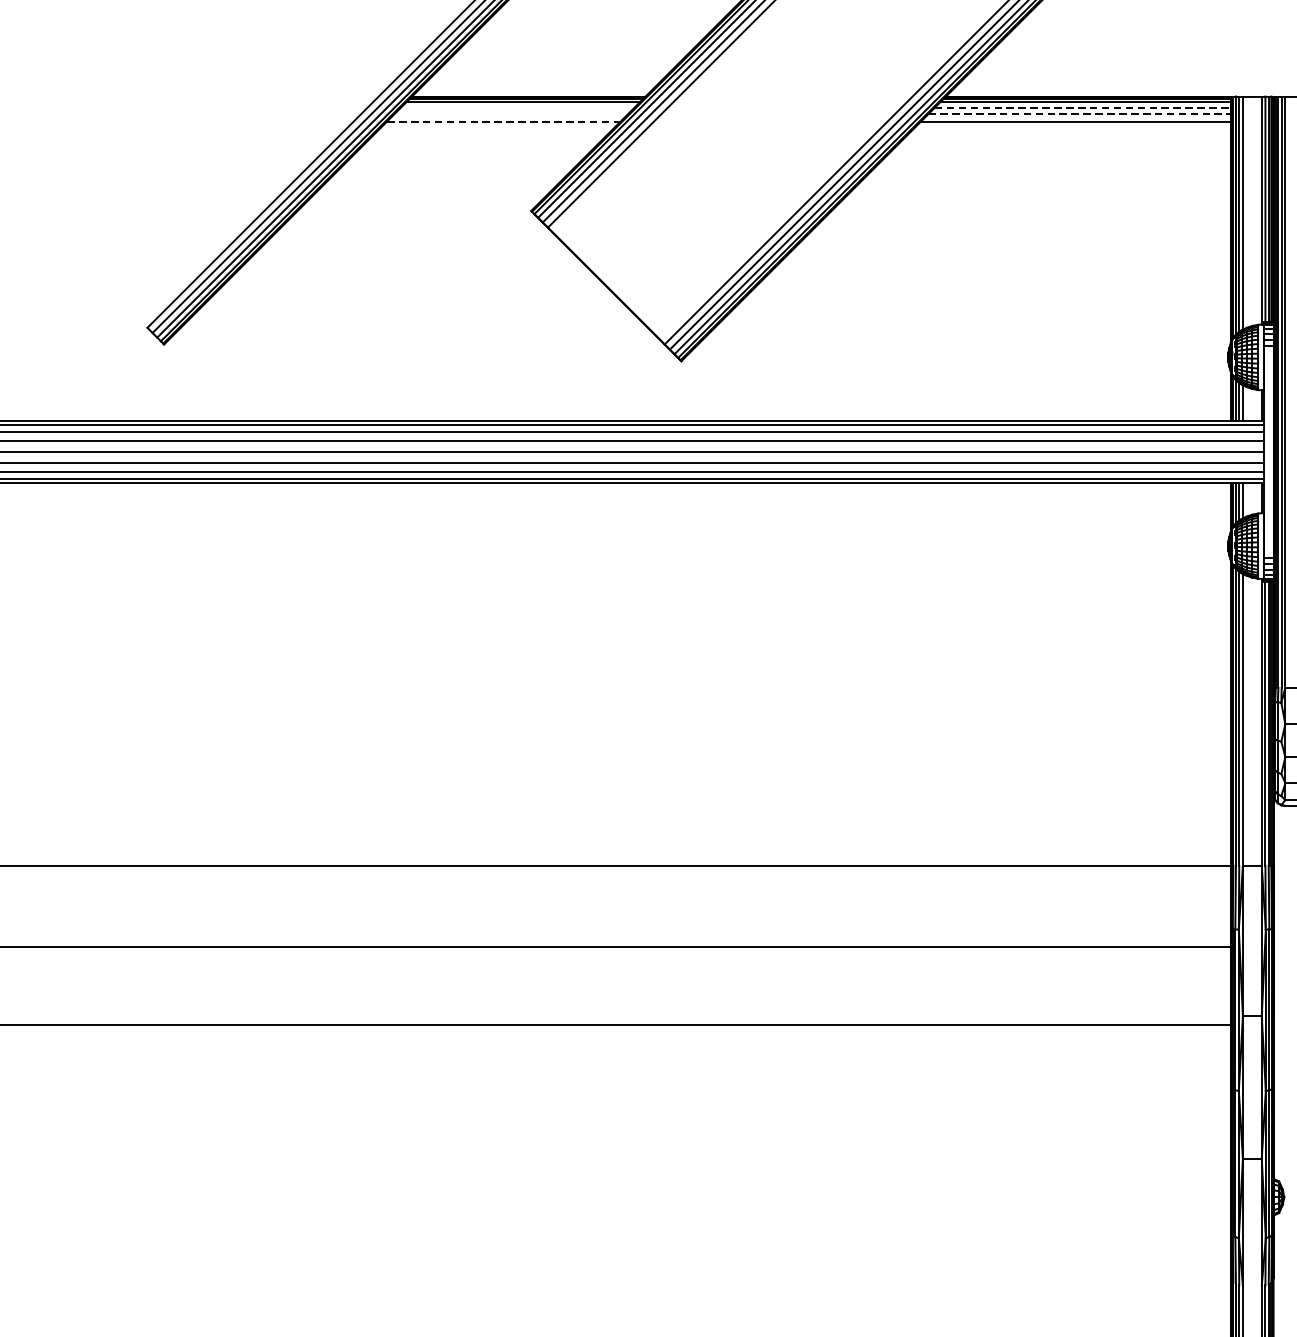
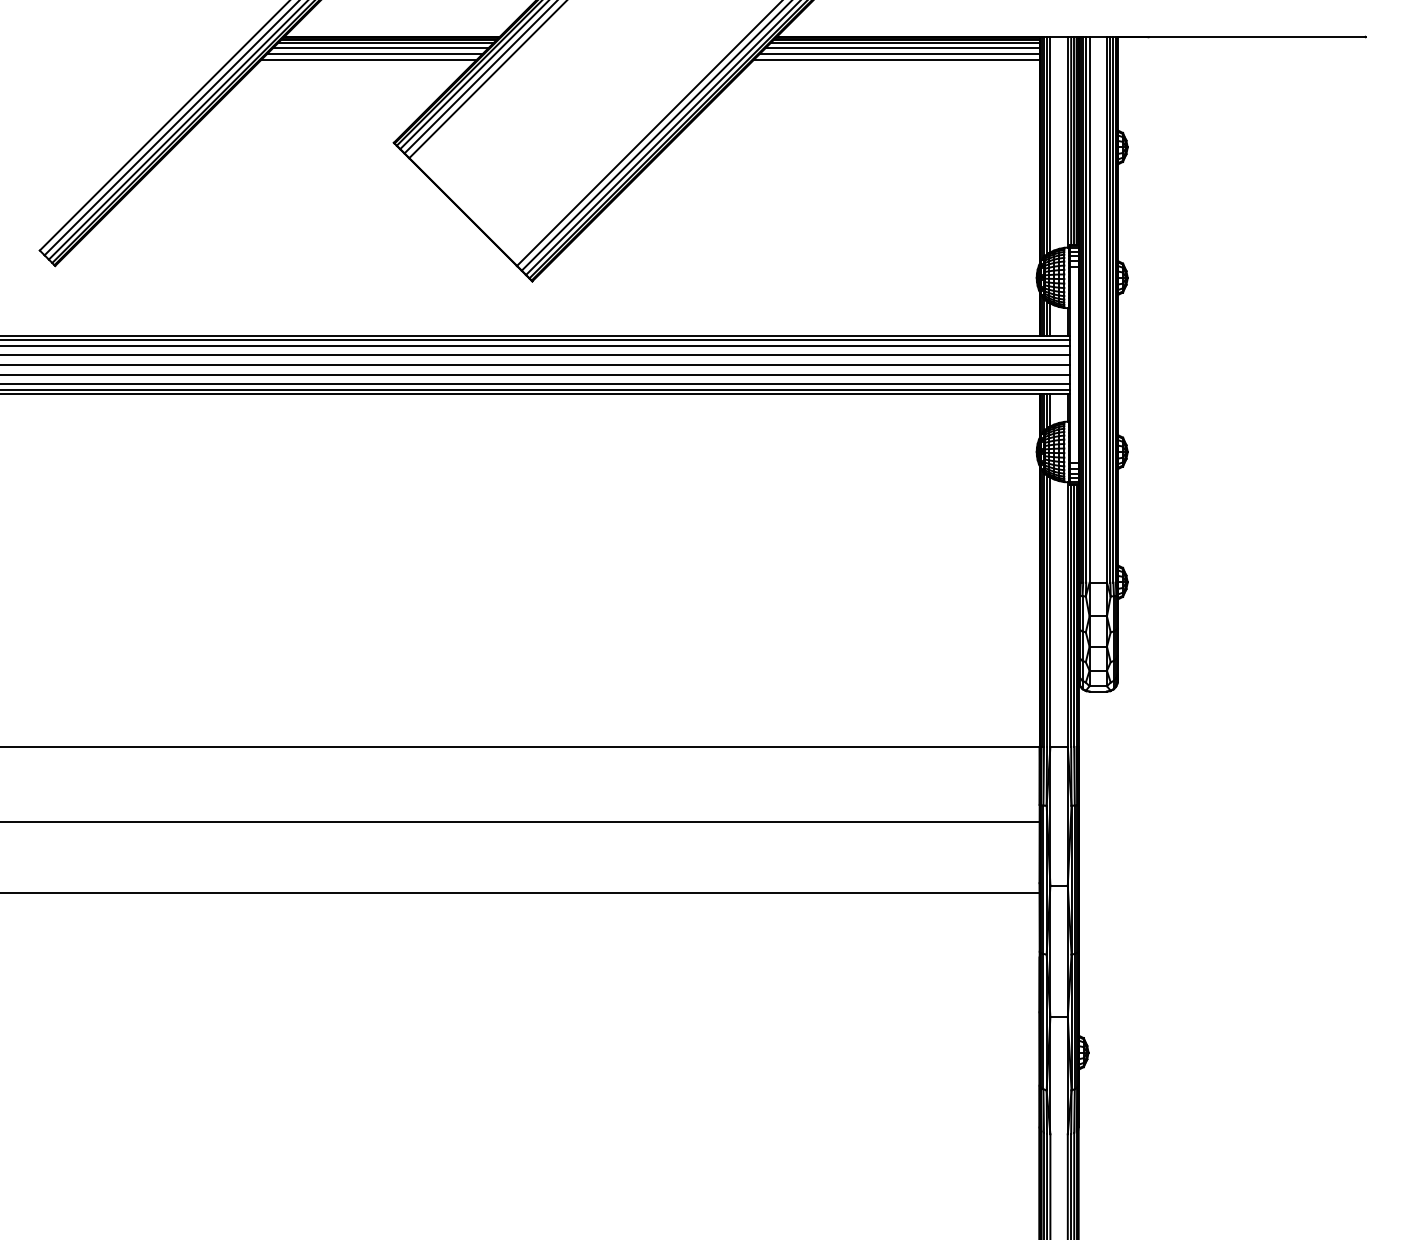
line: (517, 107) -> (381, 47), added
line: (1082, 107) -> (902, 47), dashed -> solid
line: (511, 114) -> (375, 53), added
line: (1079, 114) -> (899, 53), dashed -> solid
line: (503, 121) -> (368, 60), dashed -> solid

